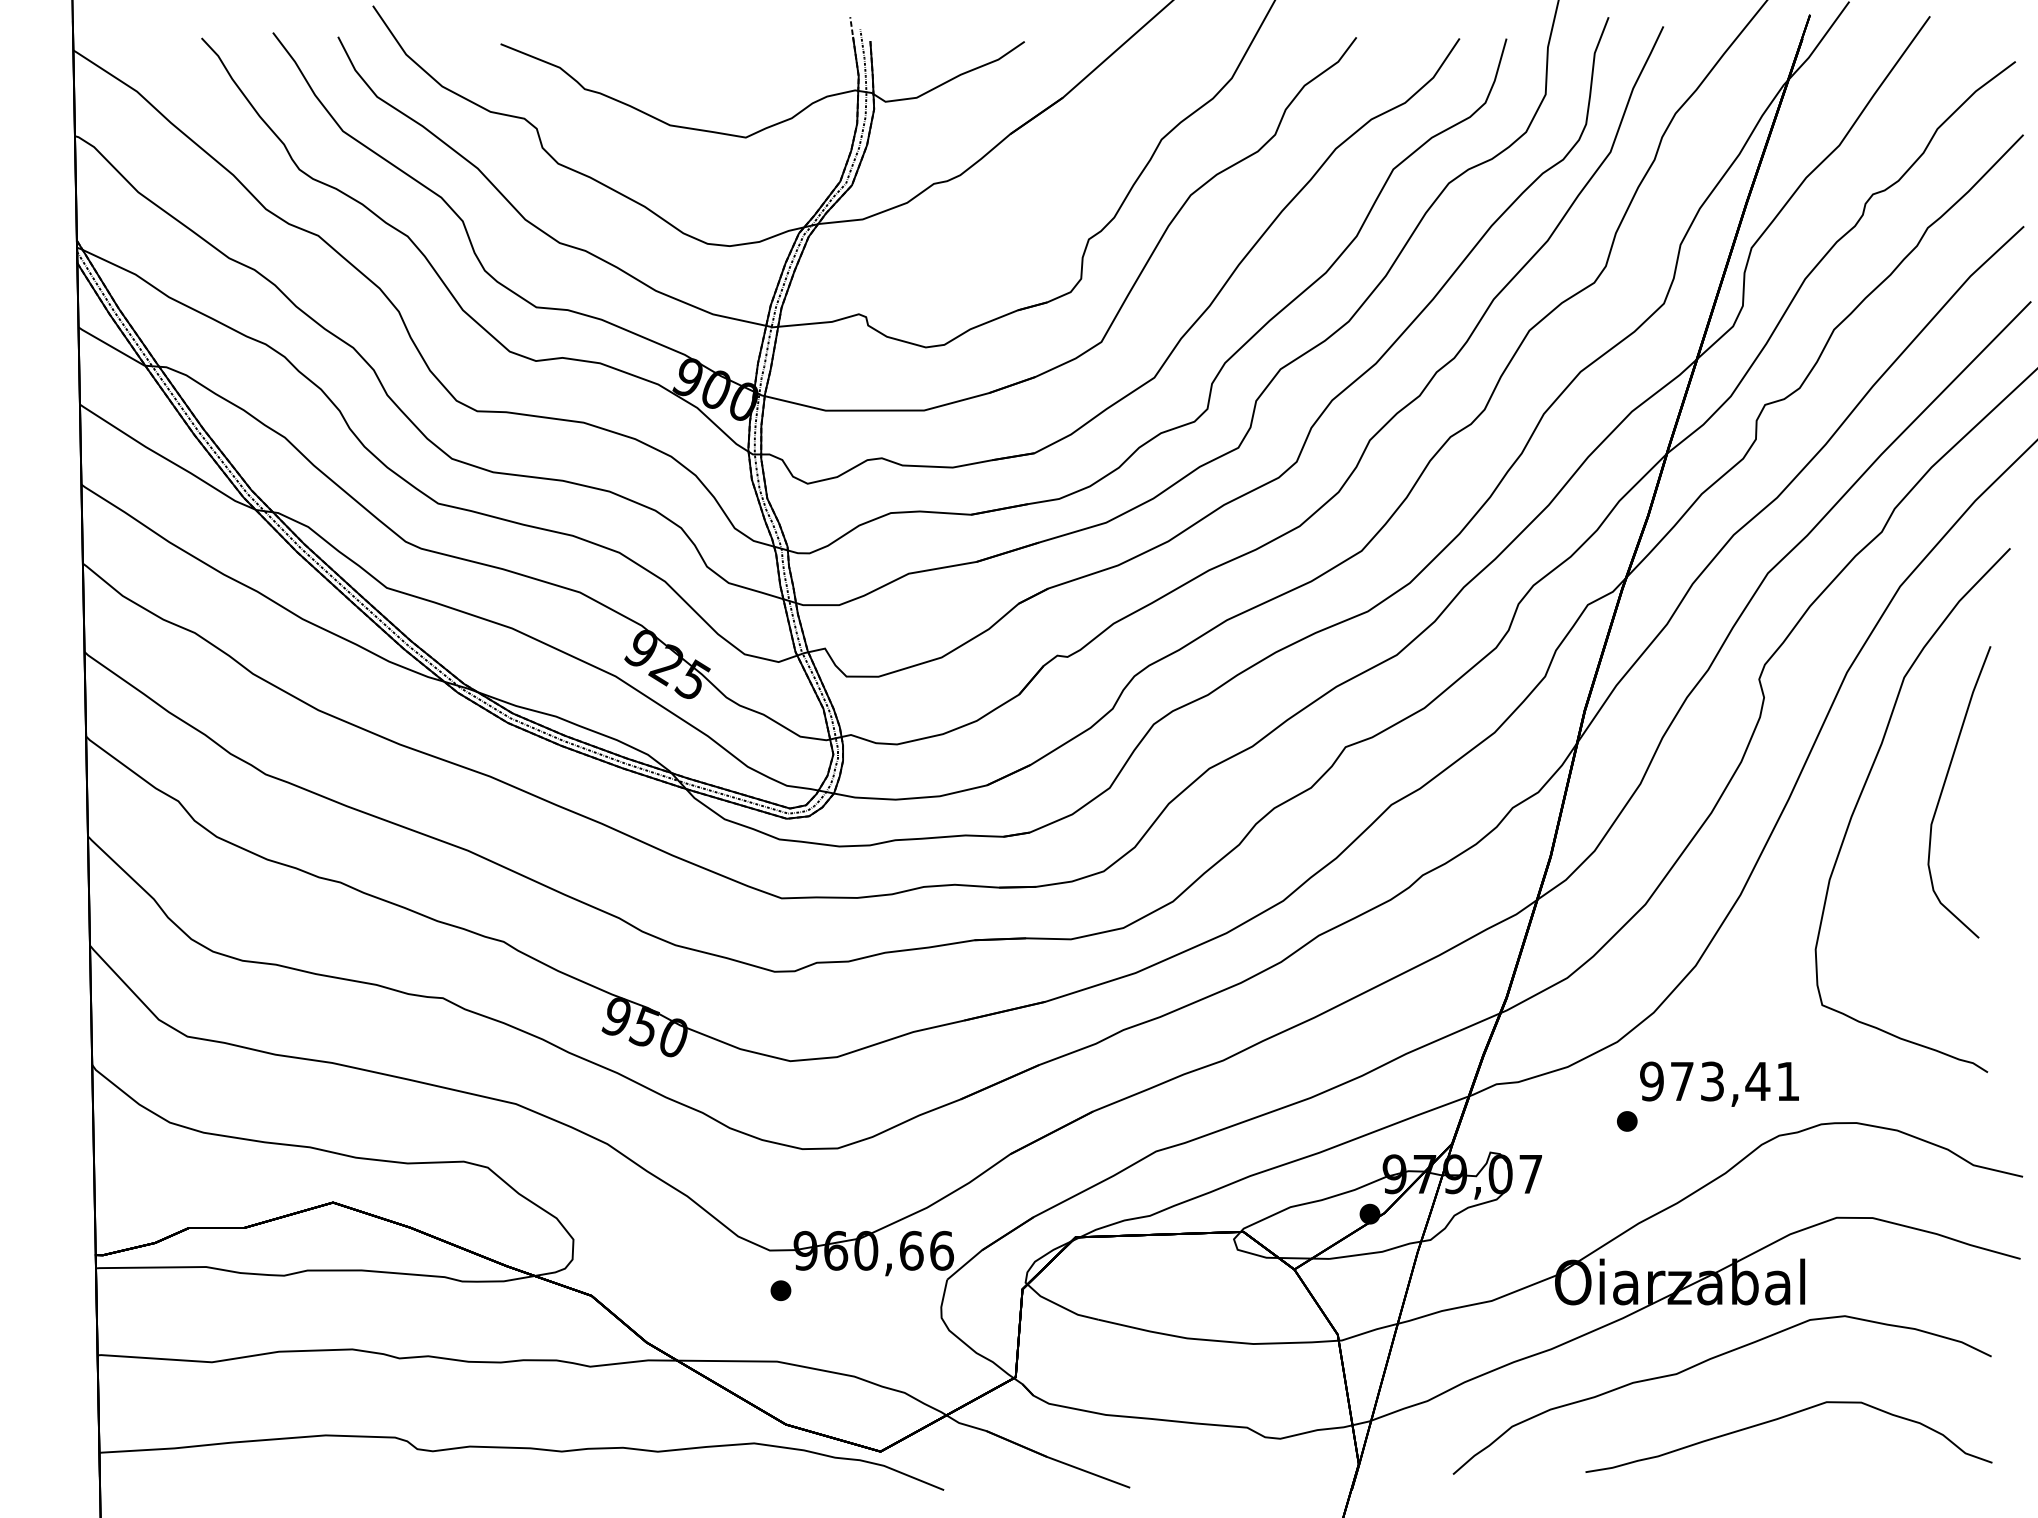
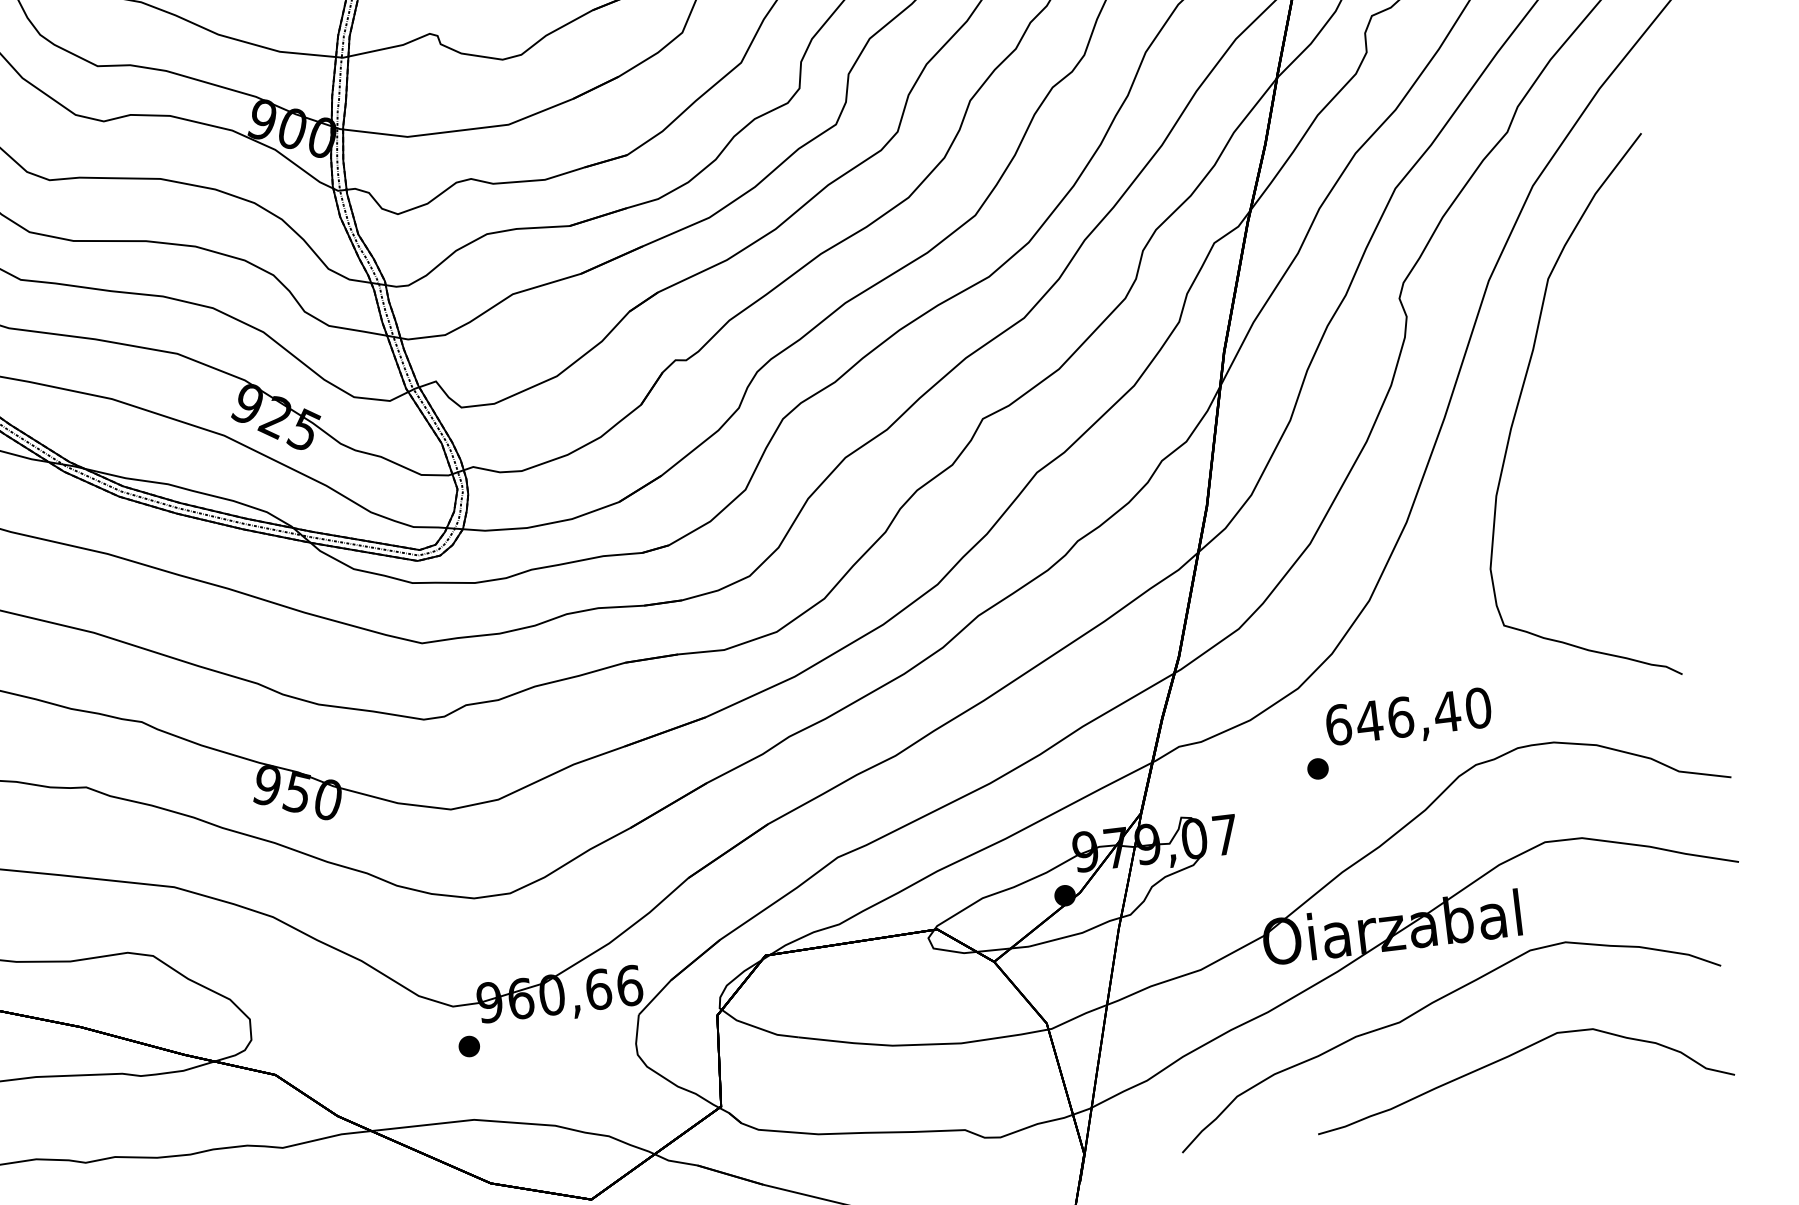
curve: (1943, 790) -> (1602, 390), removed
text: (1720, 1081) -> (1408, 716), 973,41 -> 646,40

